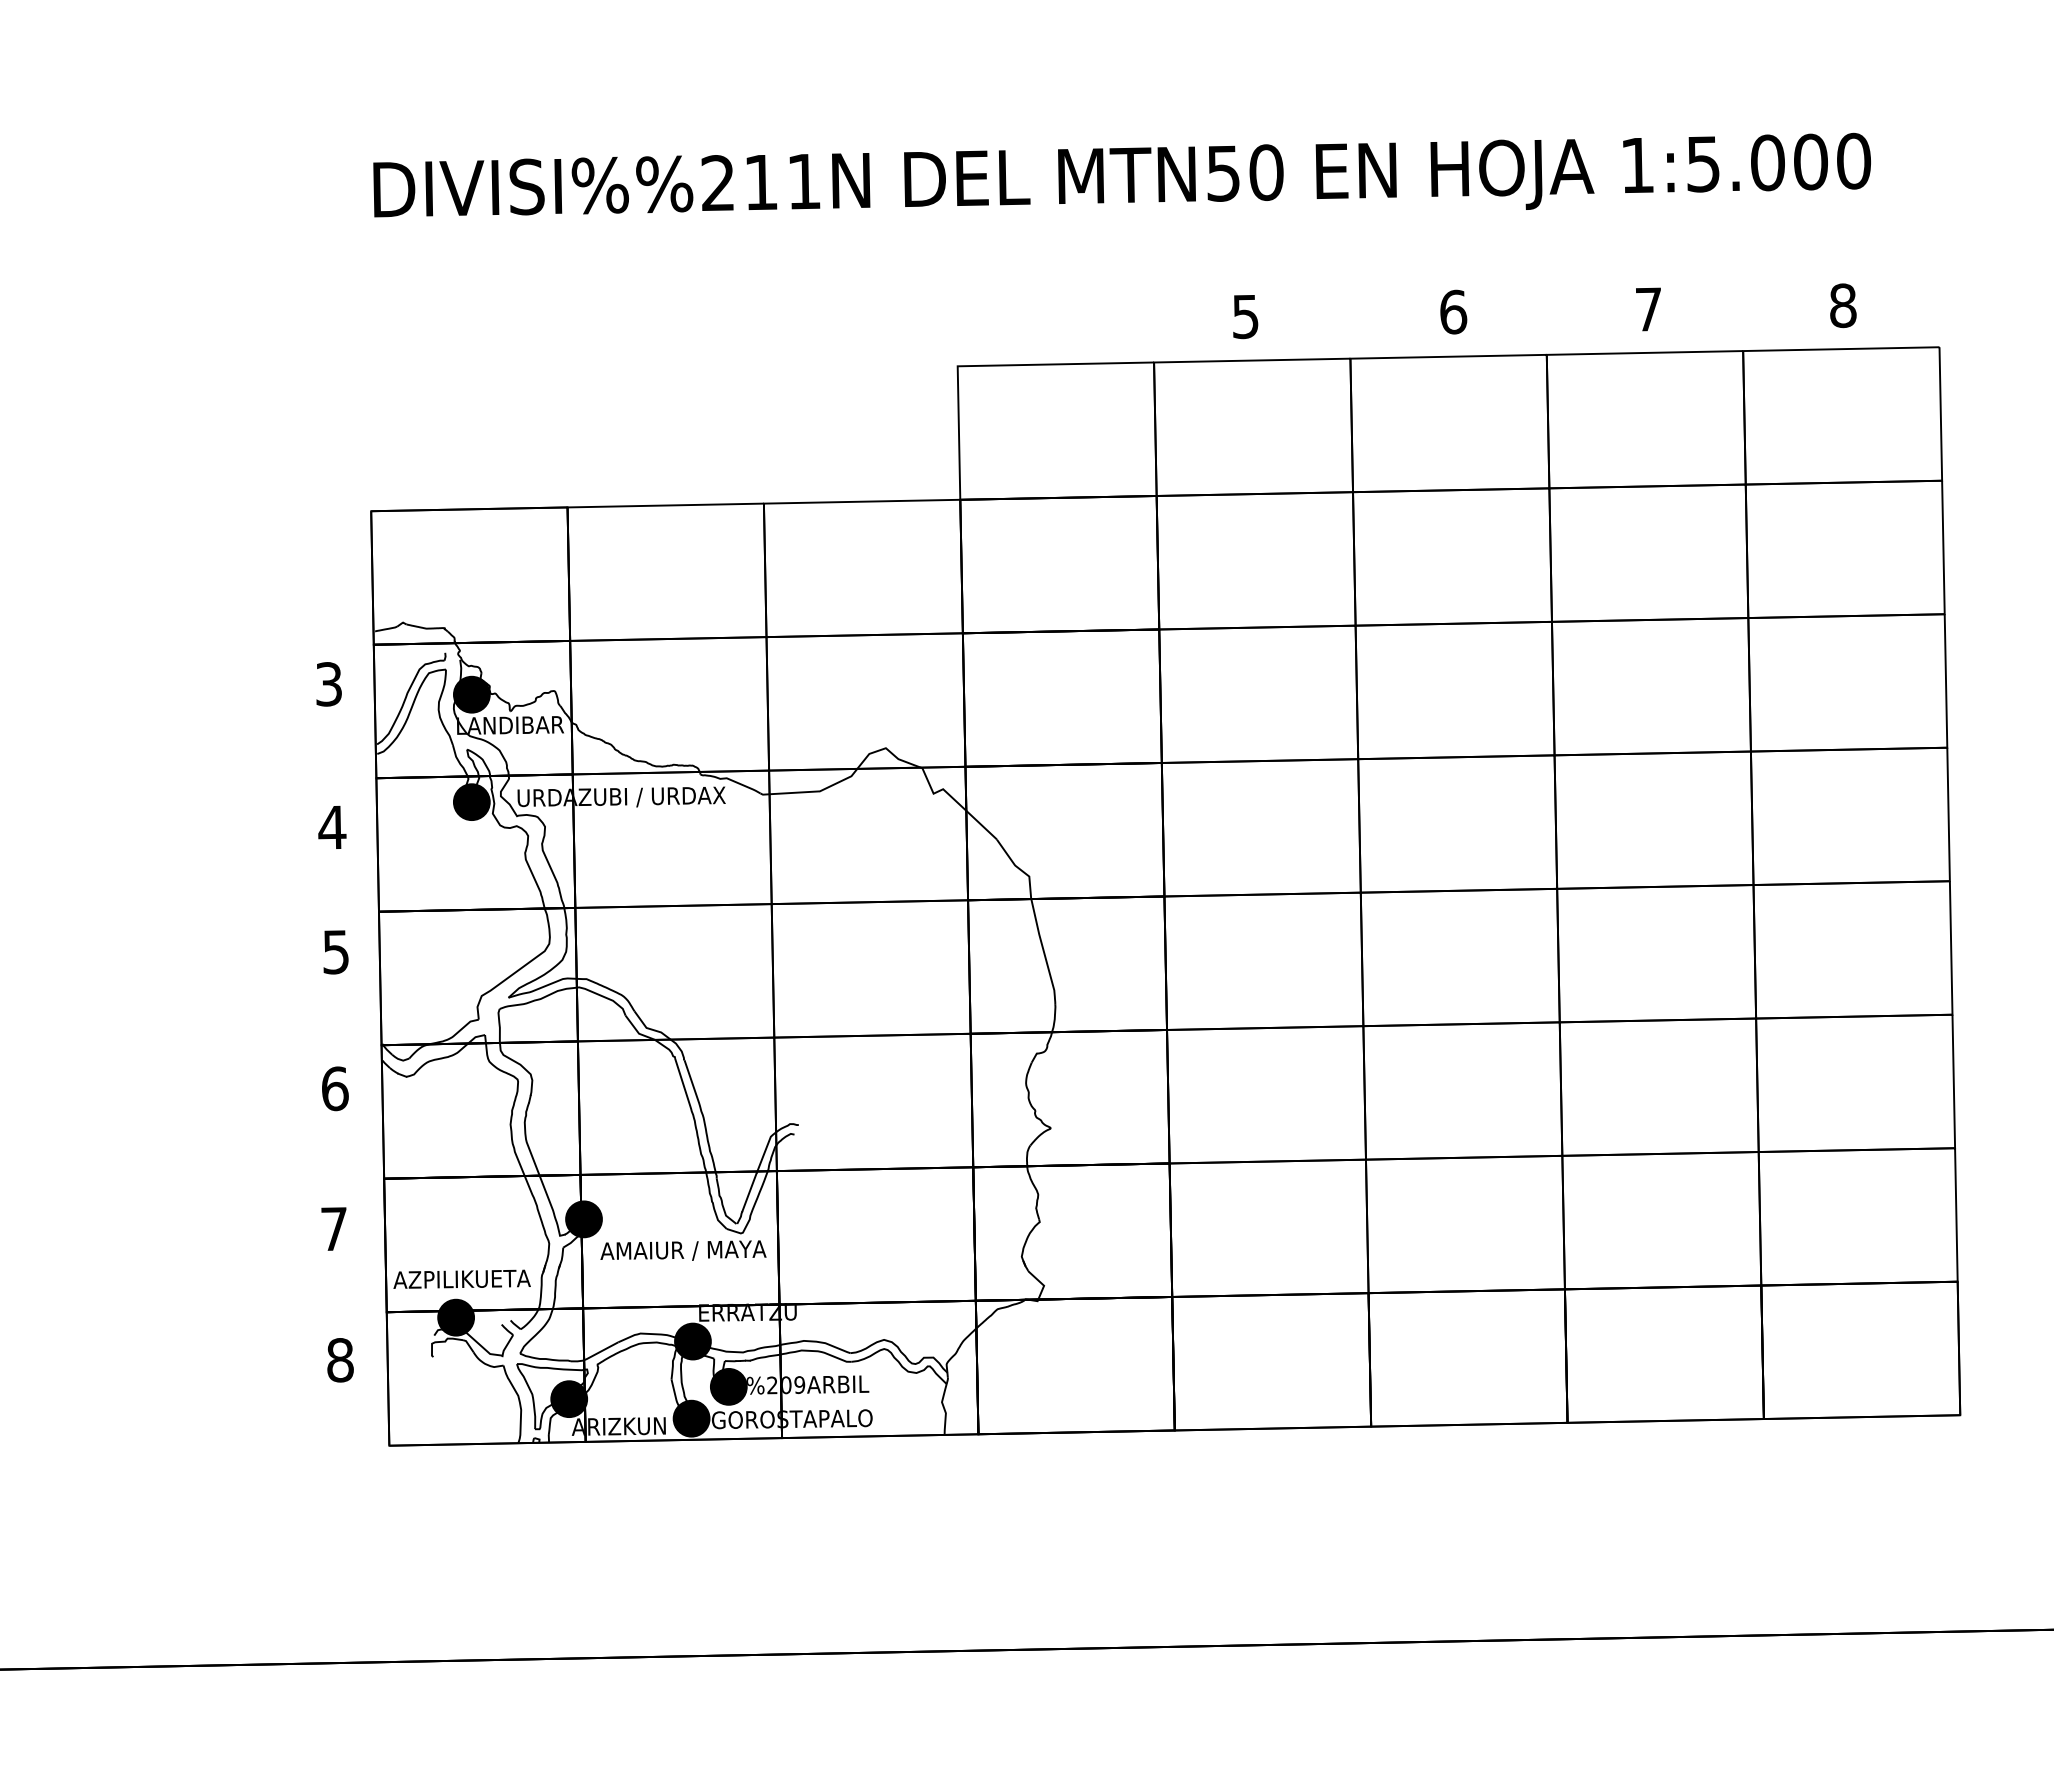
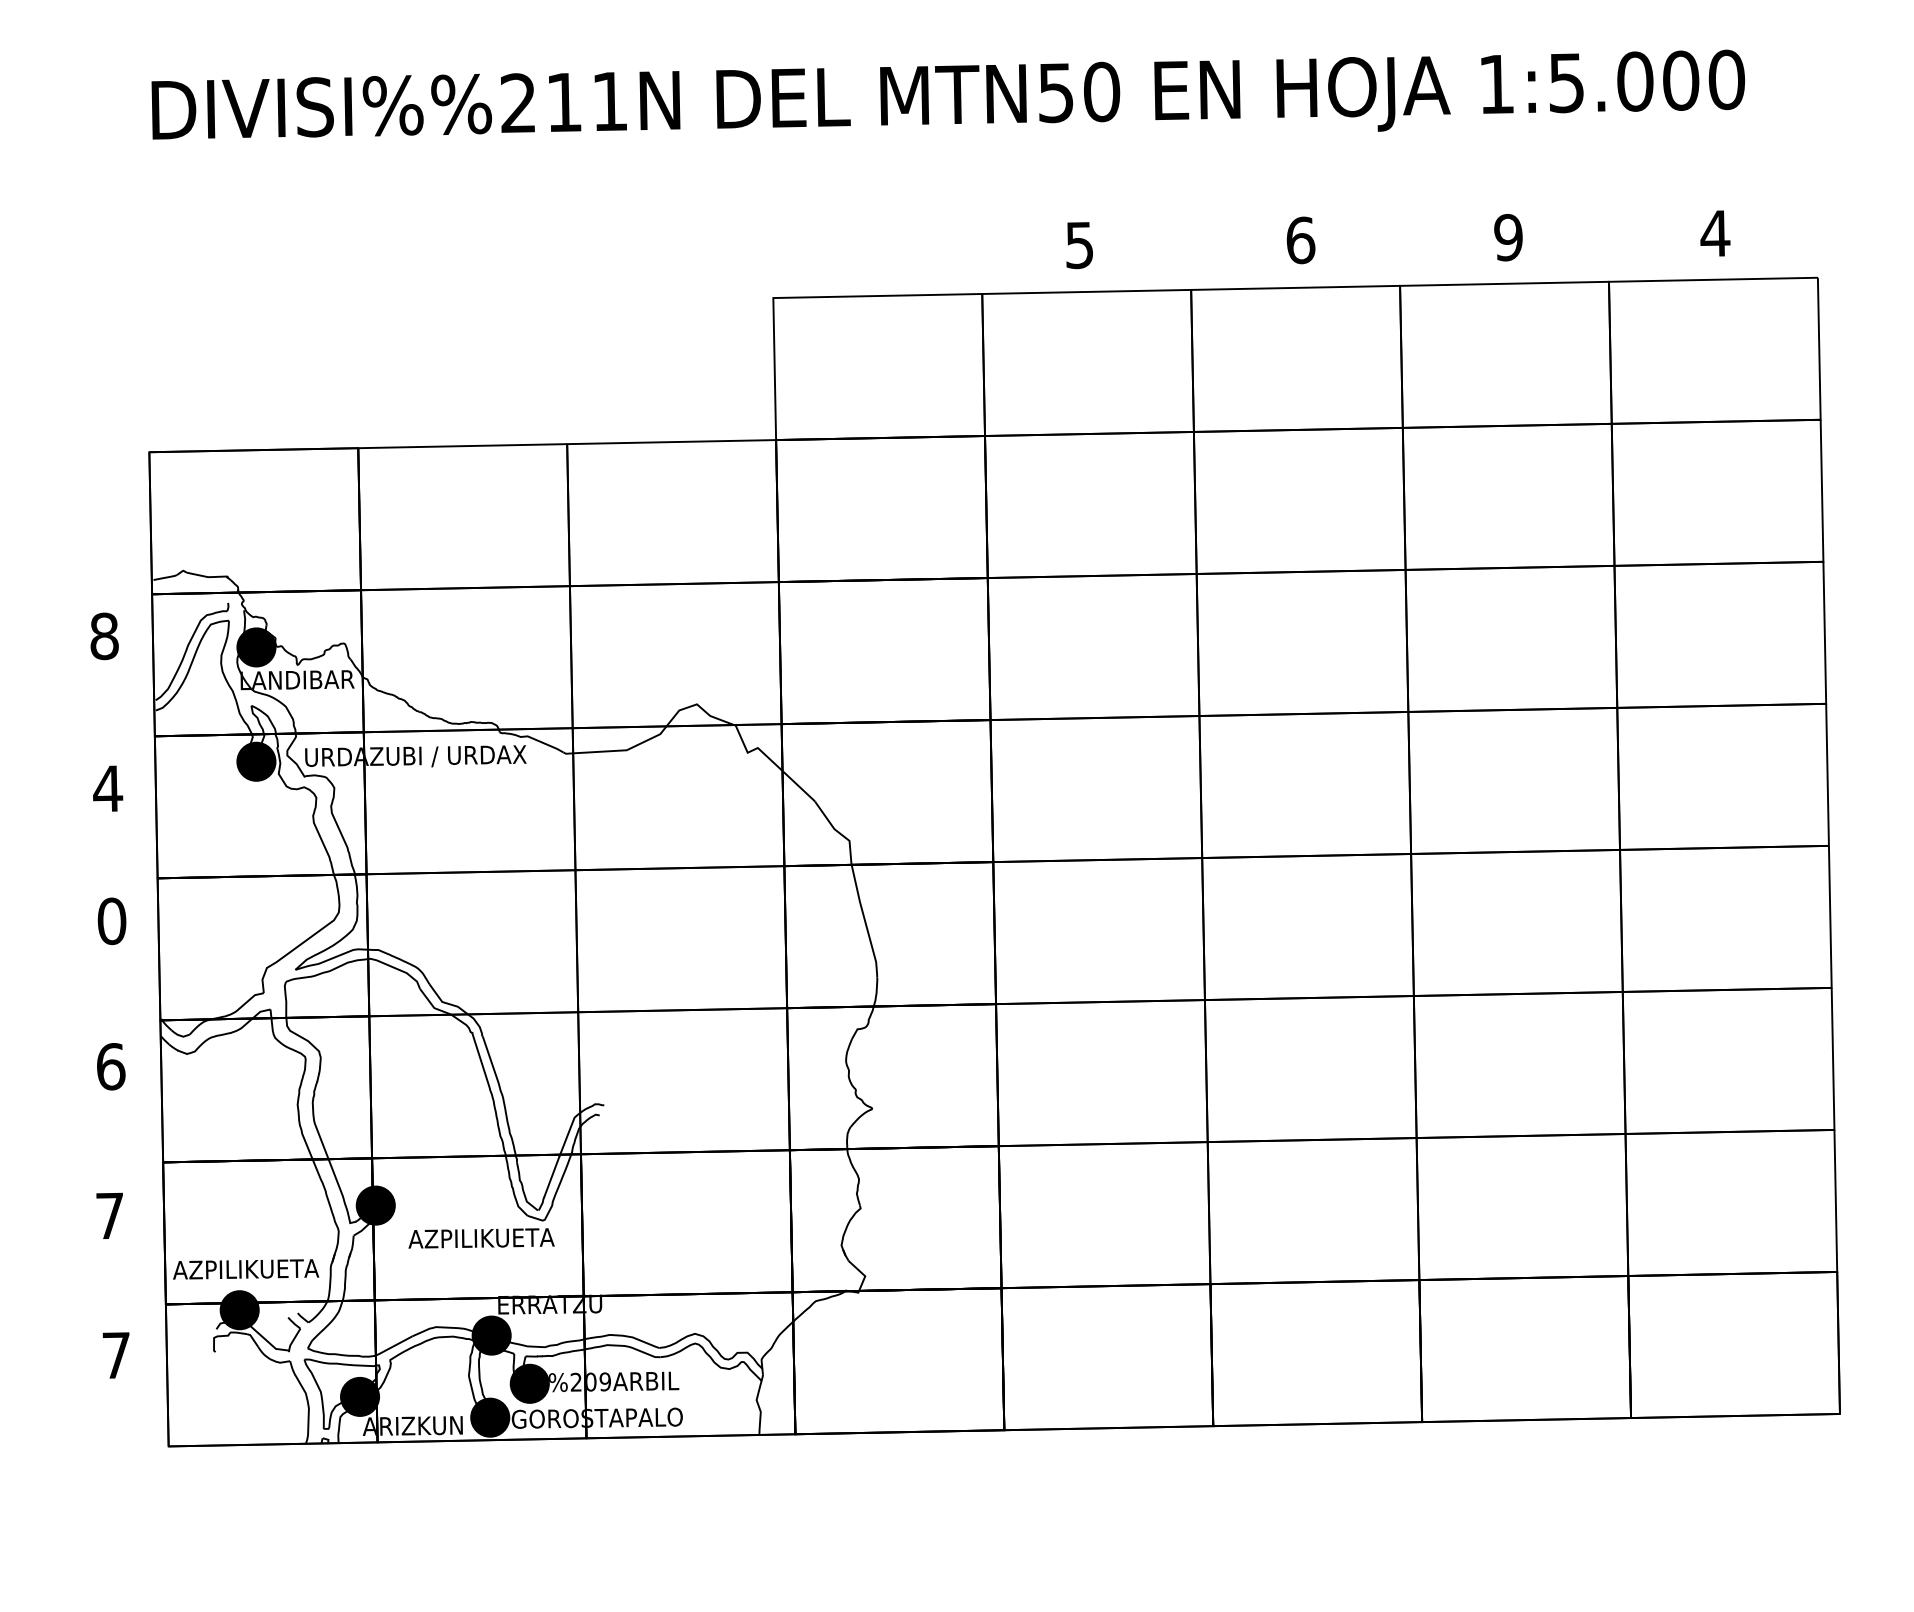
text: (1843, 305) -> (1715, 233), 8 -> 4
text: (1648, 309) -> (1508, 237), 7 -> 9
text: (329, 684) -> (104, 636), 3 -> 8
text: (335, 951) -> (111, 920), 5 -> 0
text: (683, 1250) -> (481, 1238), AMAIUR / MAYA -> AZPILIKUETA
text: (340, 1360) -> (116, 1355), 8 -> 7

